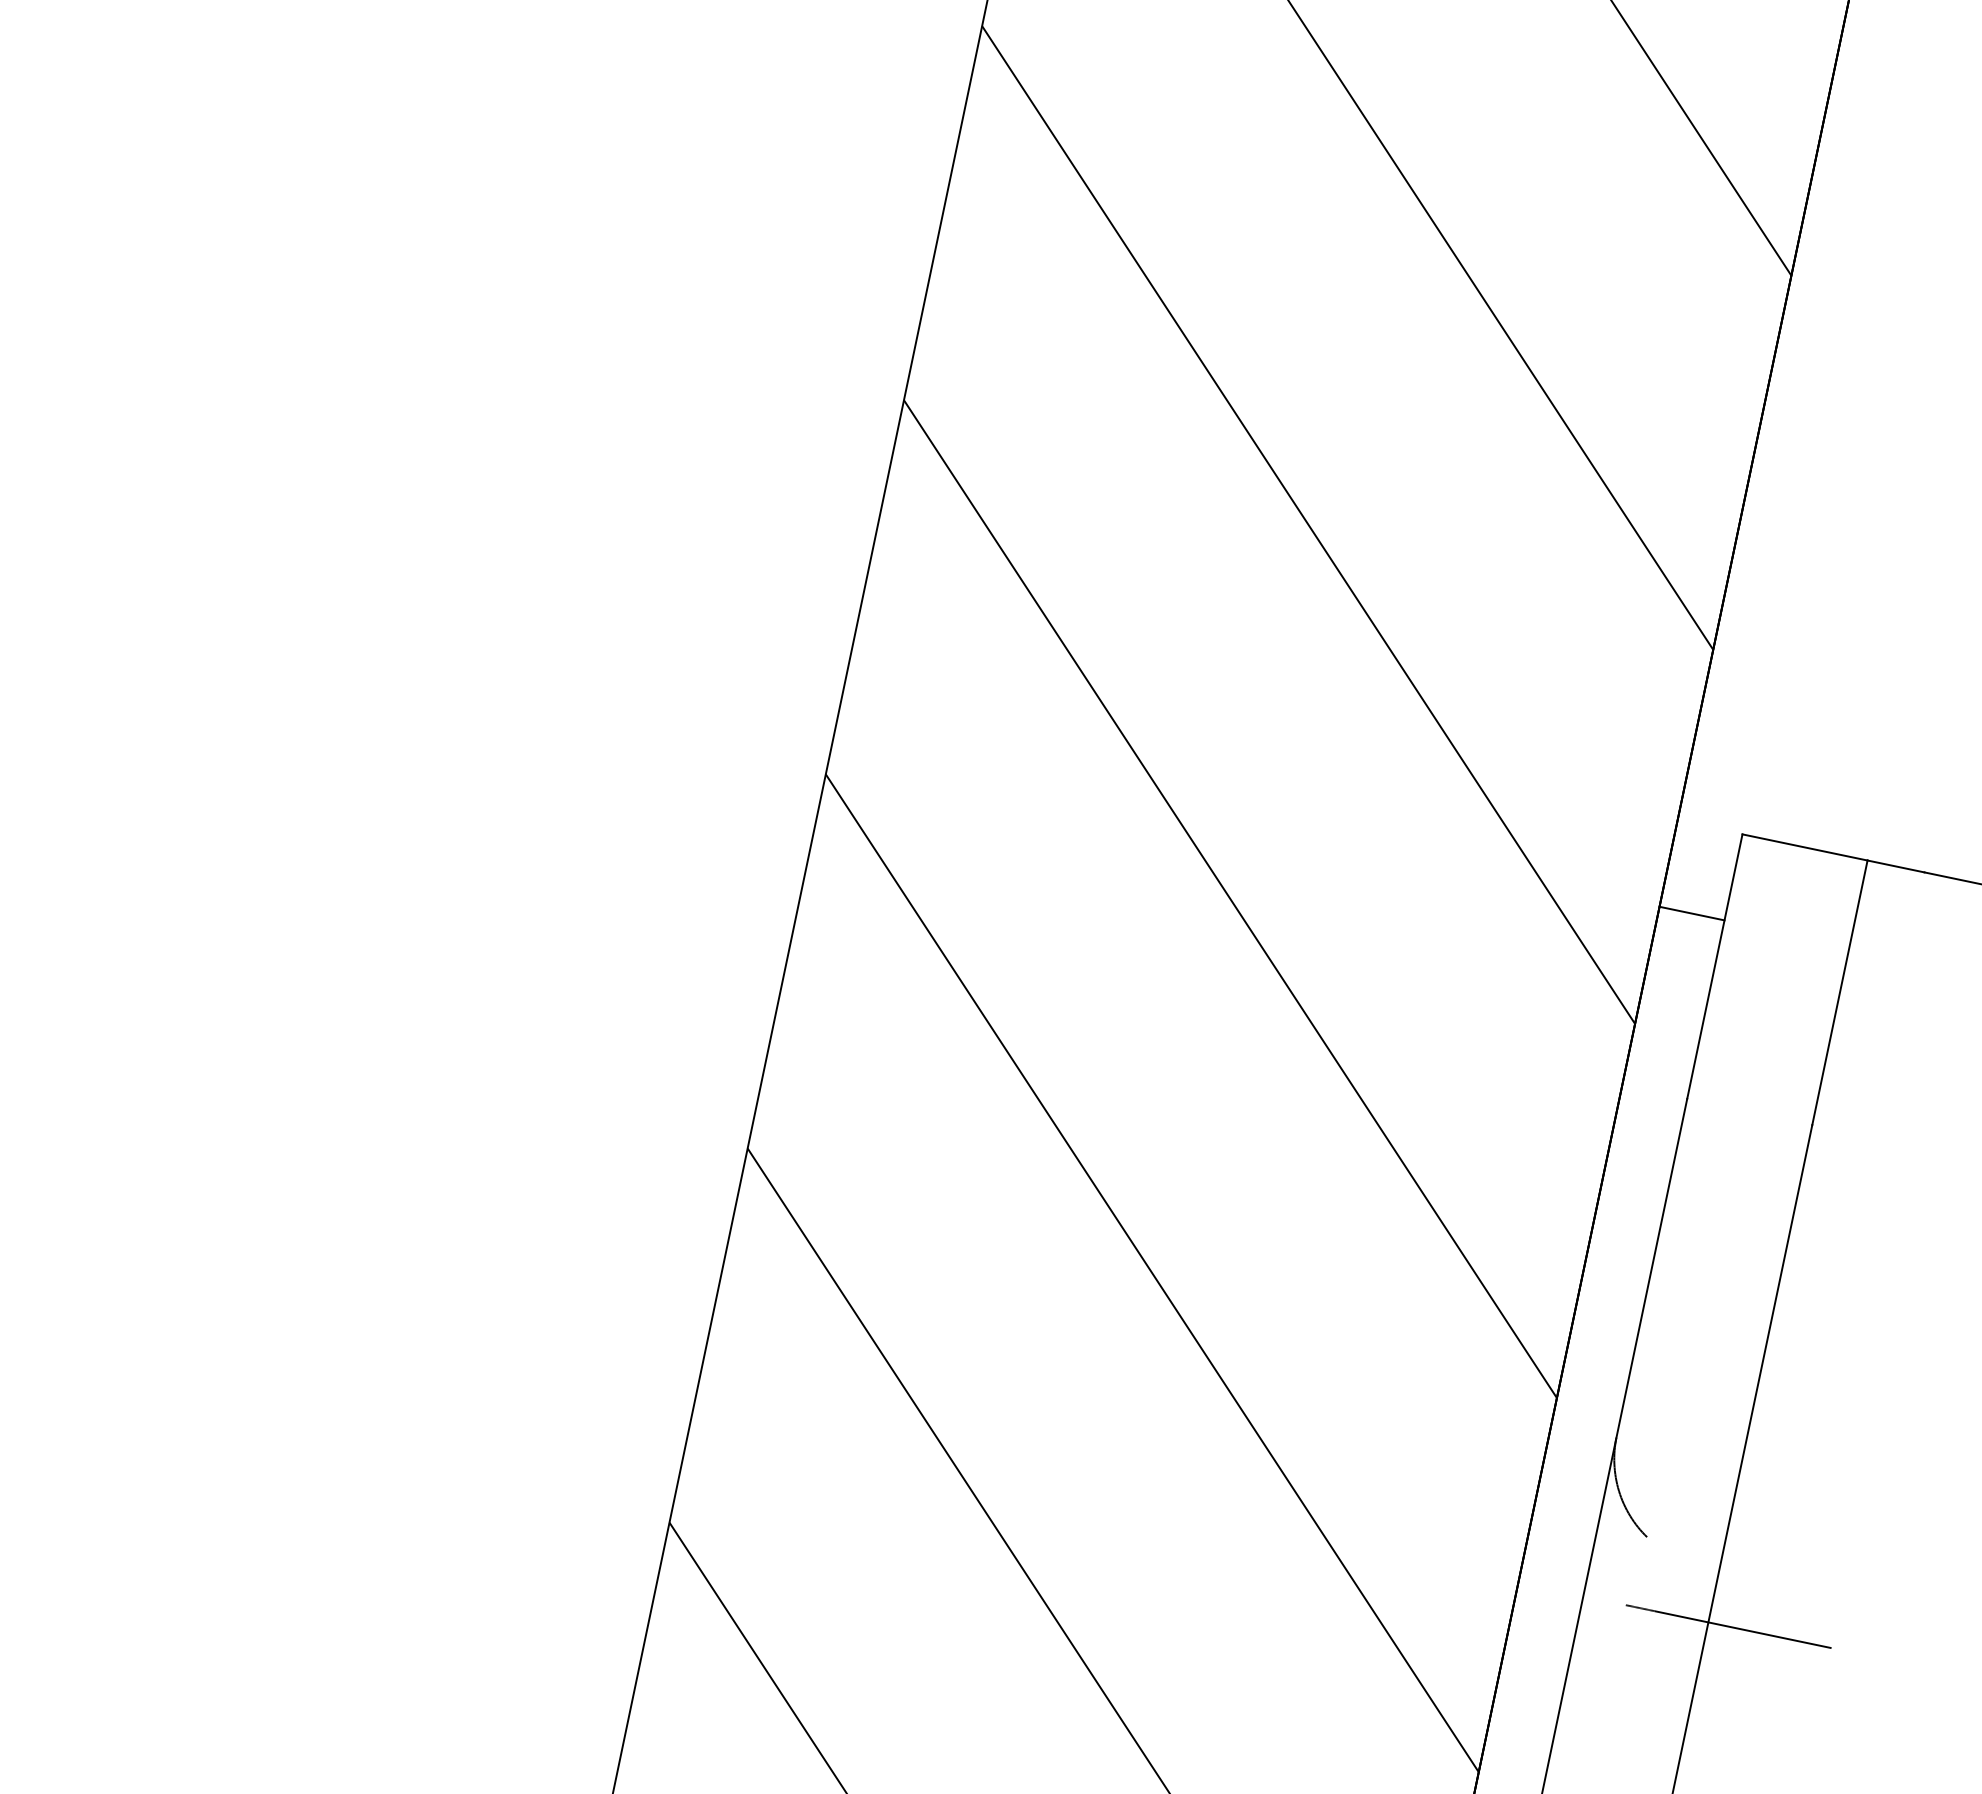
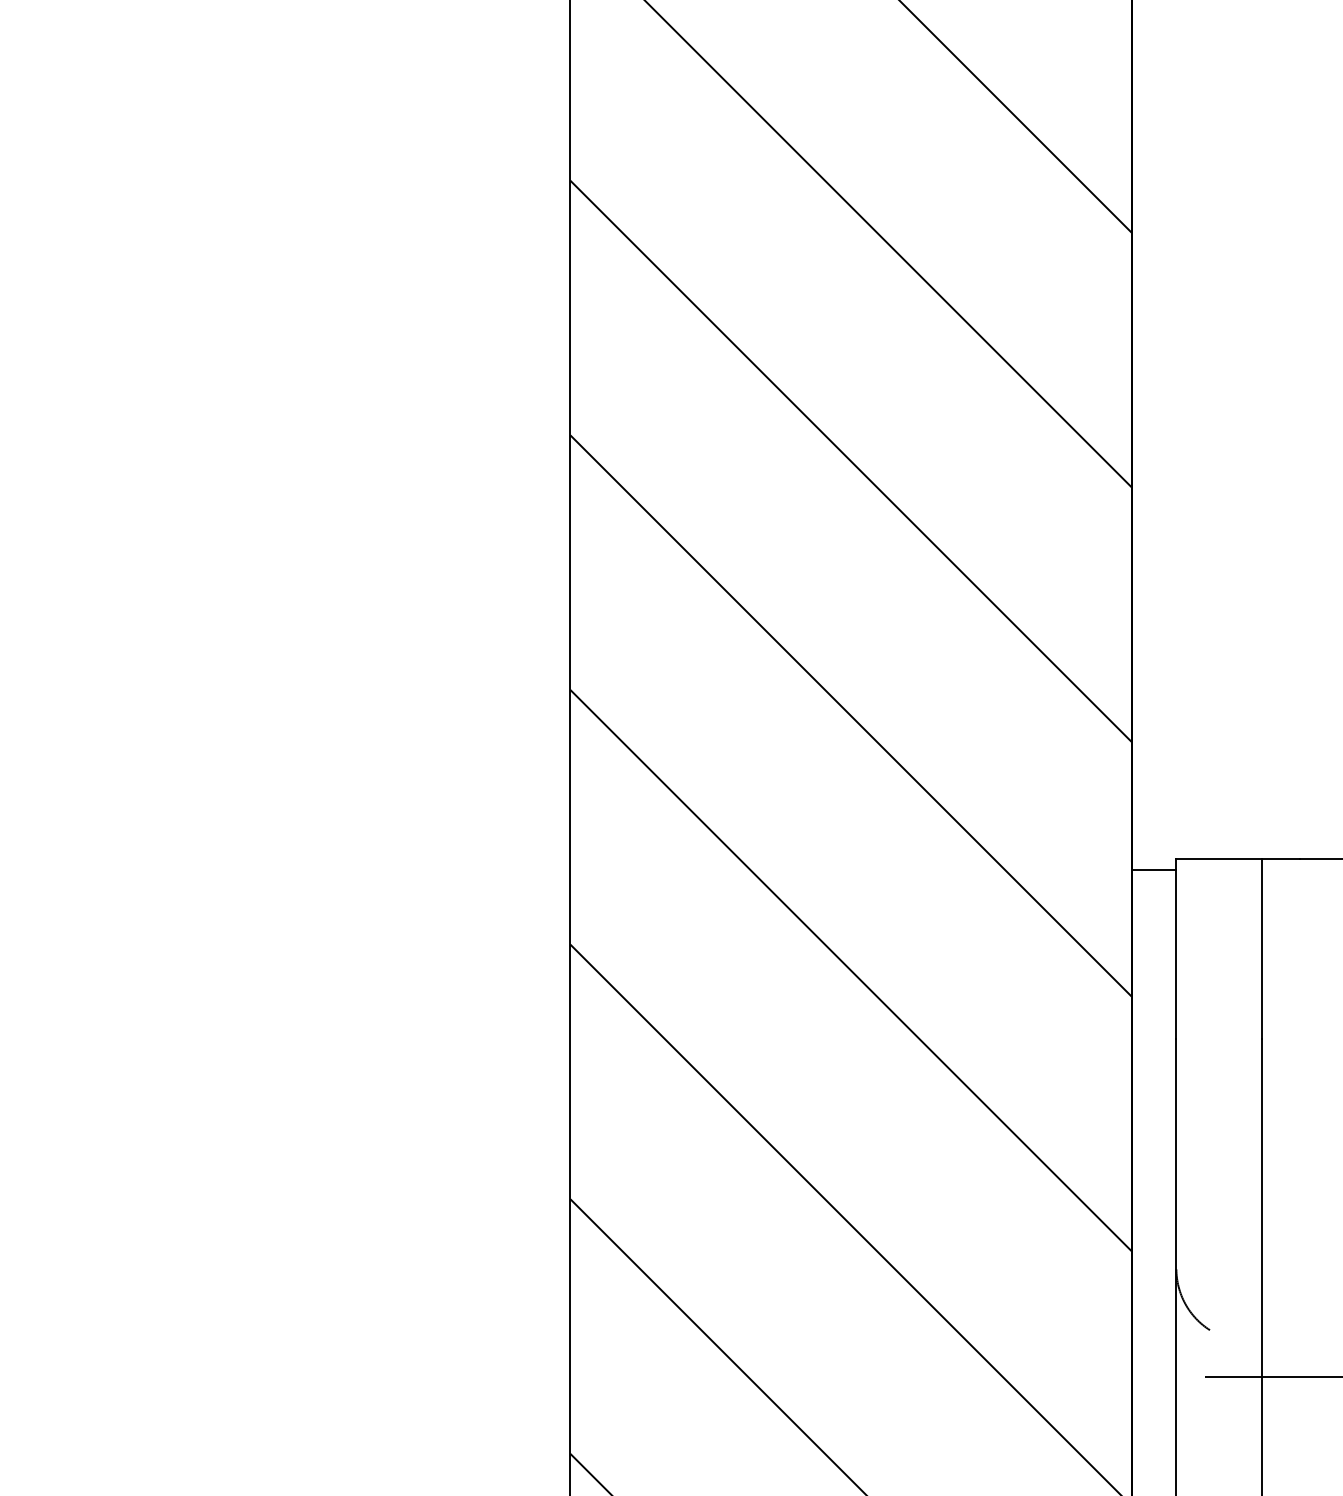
line: (1692, 913) -> (1154, 870), moved

